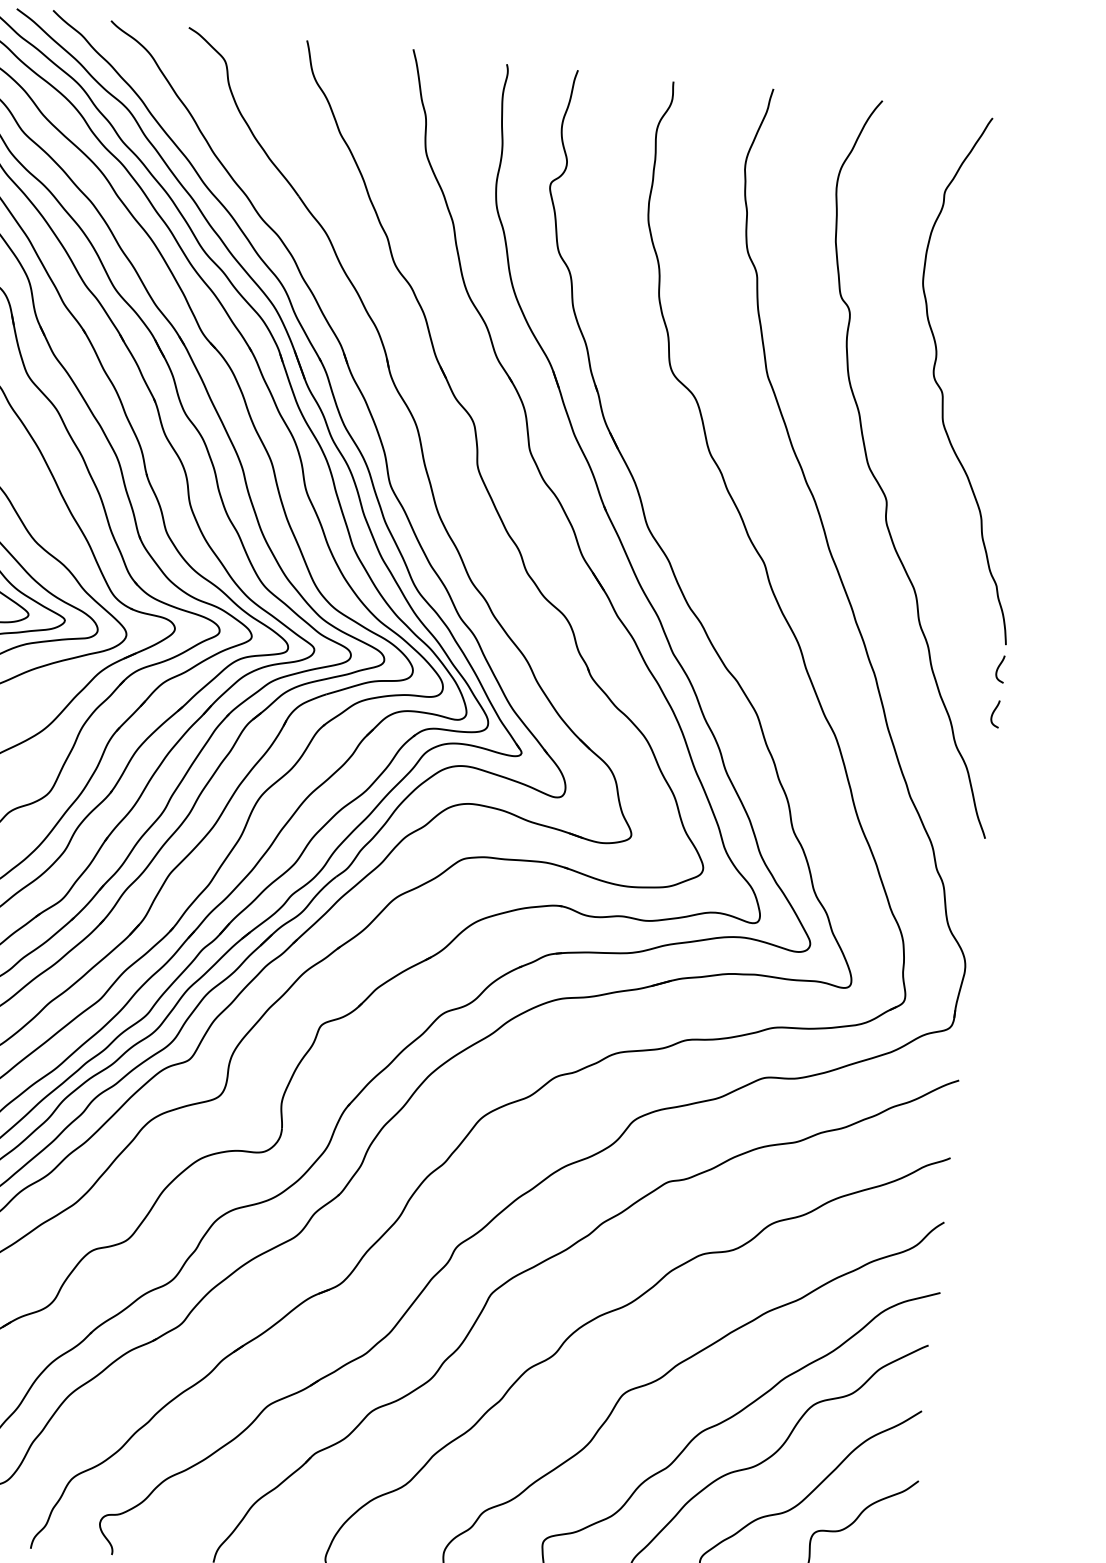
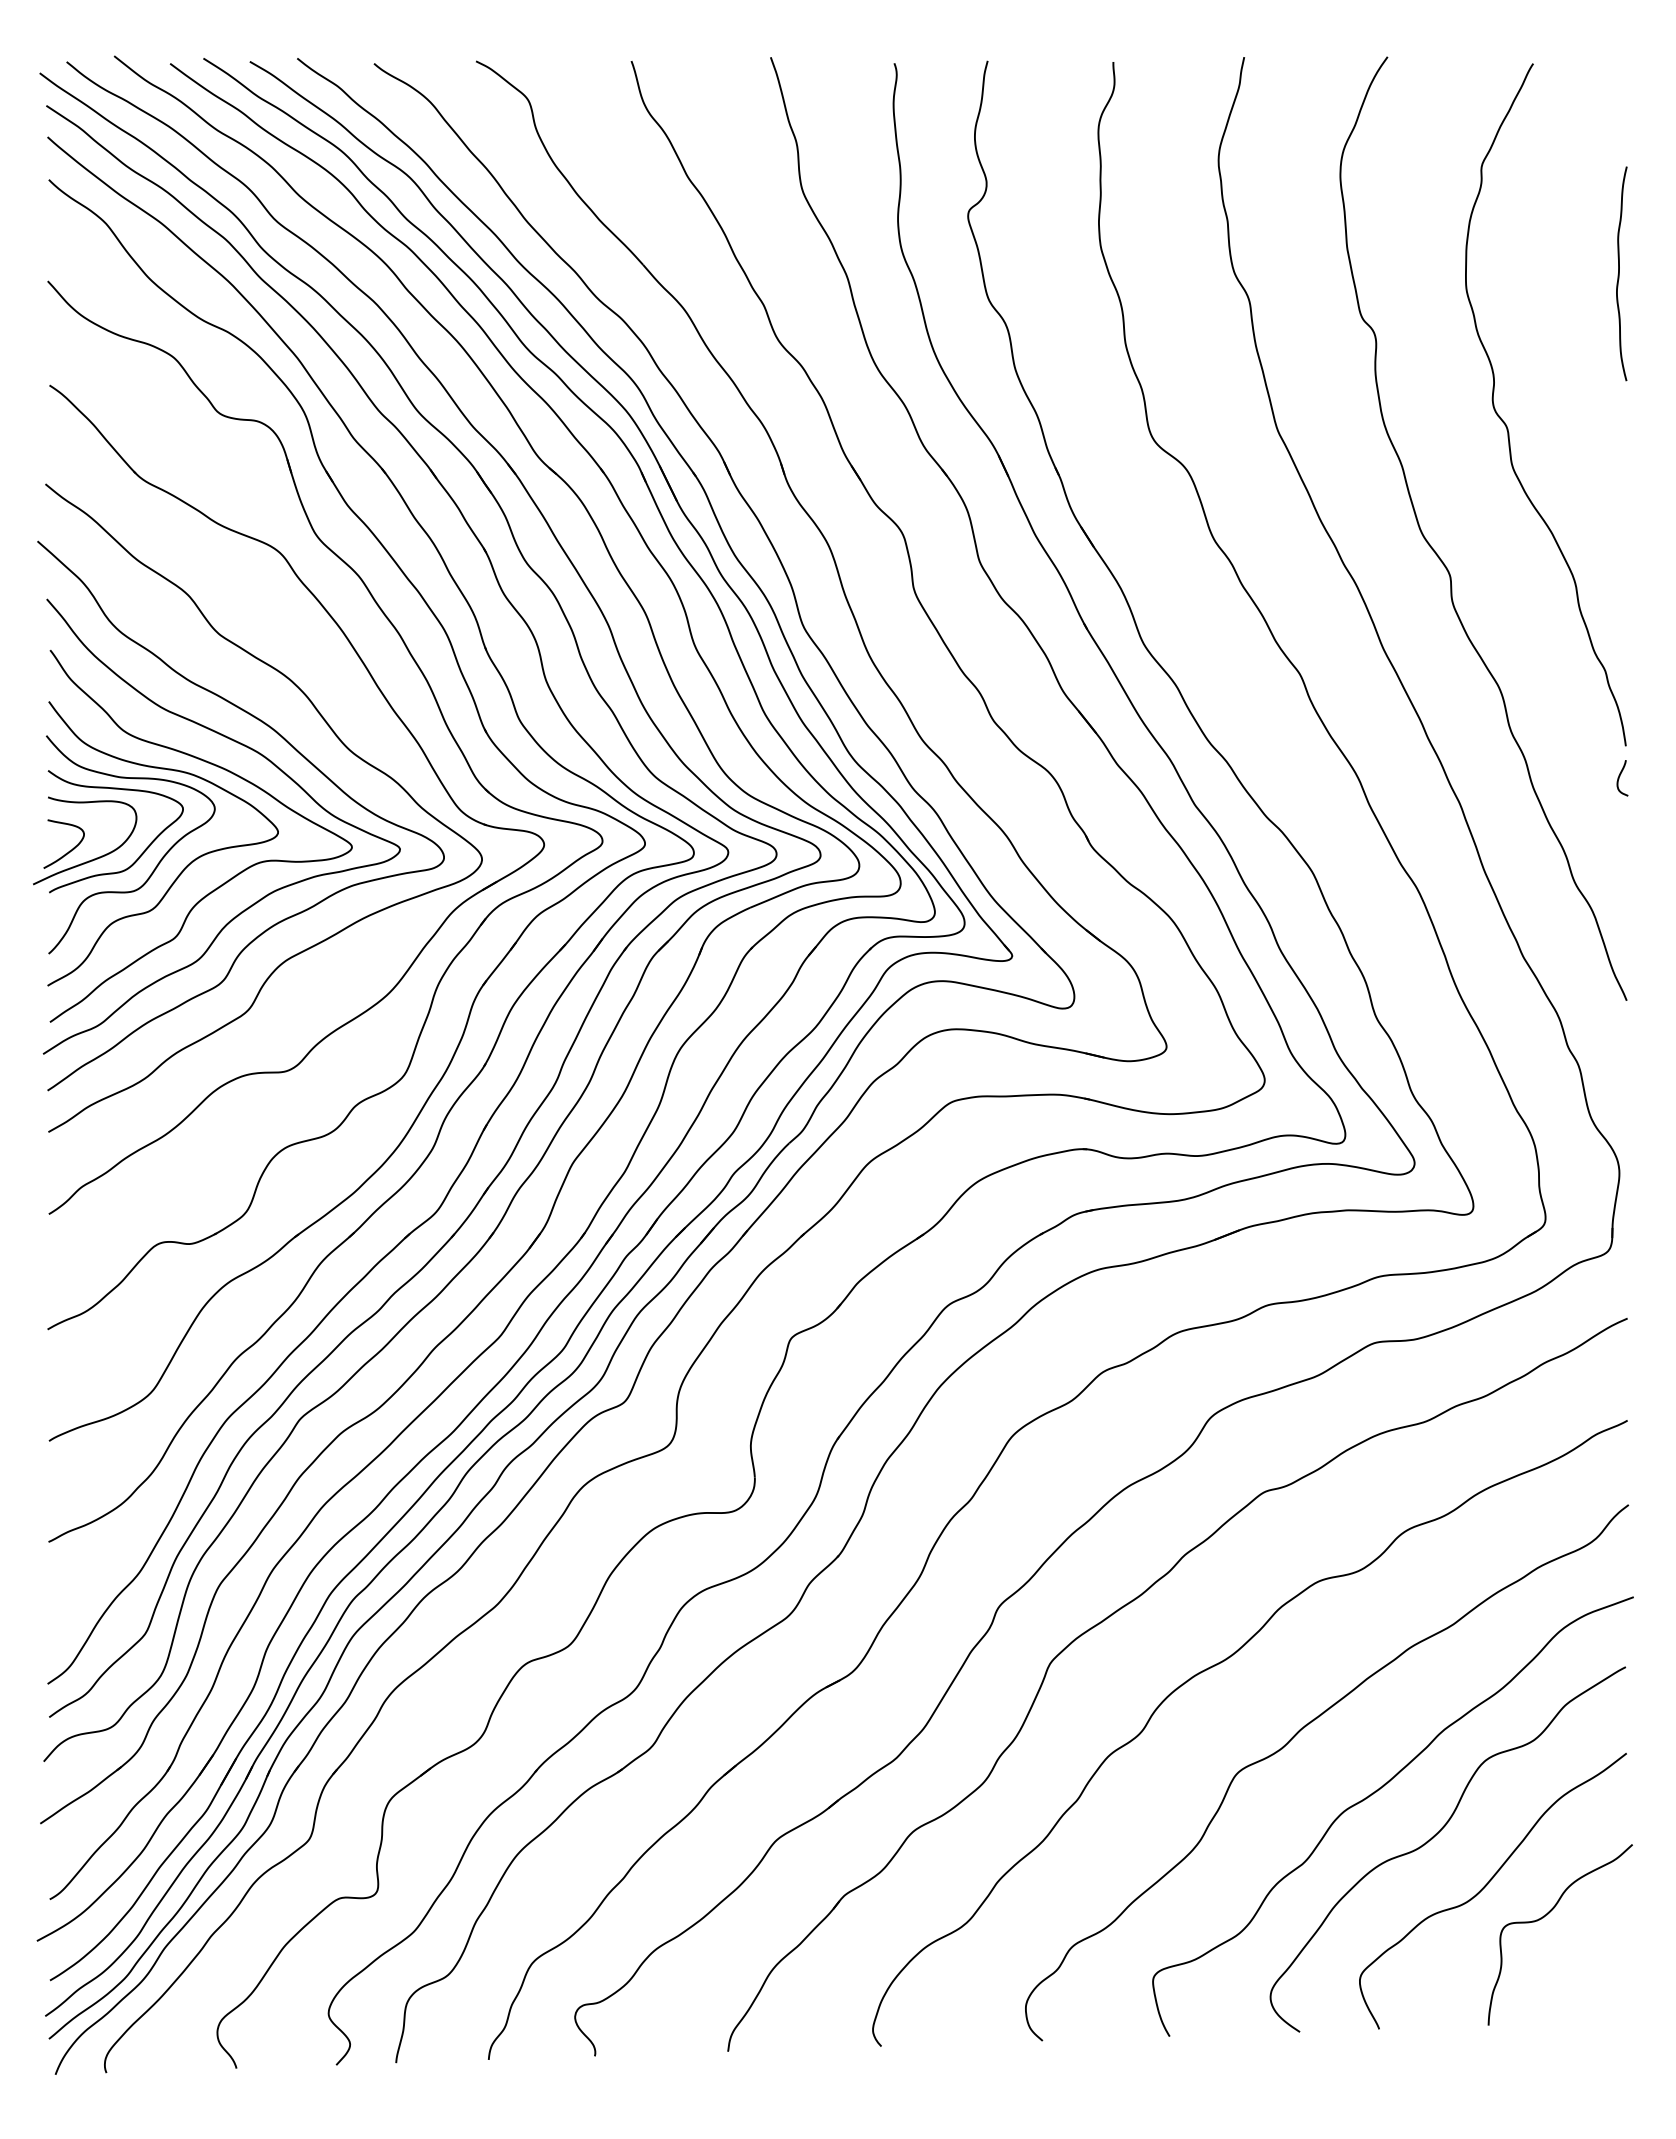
curve: (1040, 284) -> (1619, 273), added
curve: (994, 712) -> (1620, 835), removed

